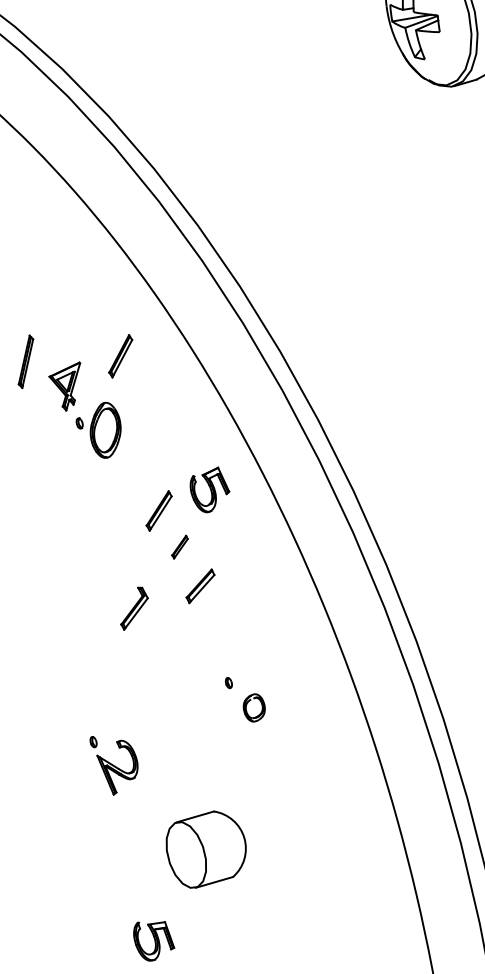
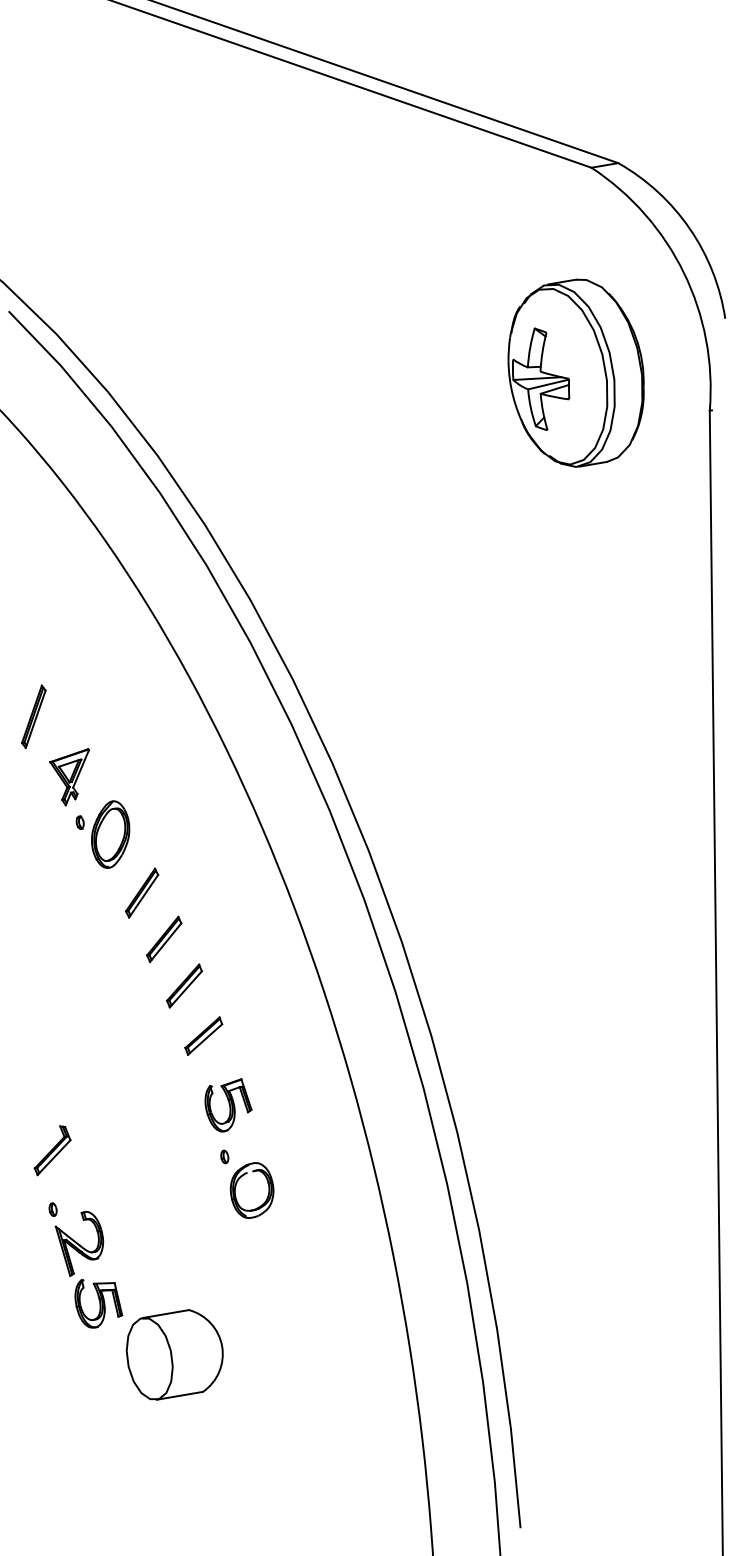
part: (121, 355) -> (142, 892), moved
part: (25, 361) -> (33, 716), moved
part: (210, 490) -> (228, 1105), moved
part: (180, 546) -> (184, 985), size x1.67
part: (134, 608) -> (52, 1150), moved
part: (253, 708) -> (251, 1190), size x1.67
part: (153, 940) -> (98, 1303), moved

